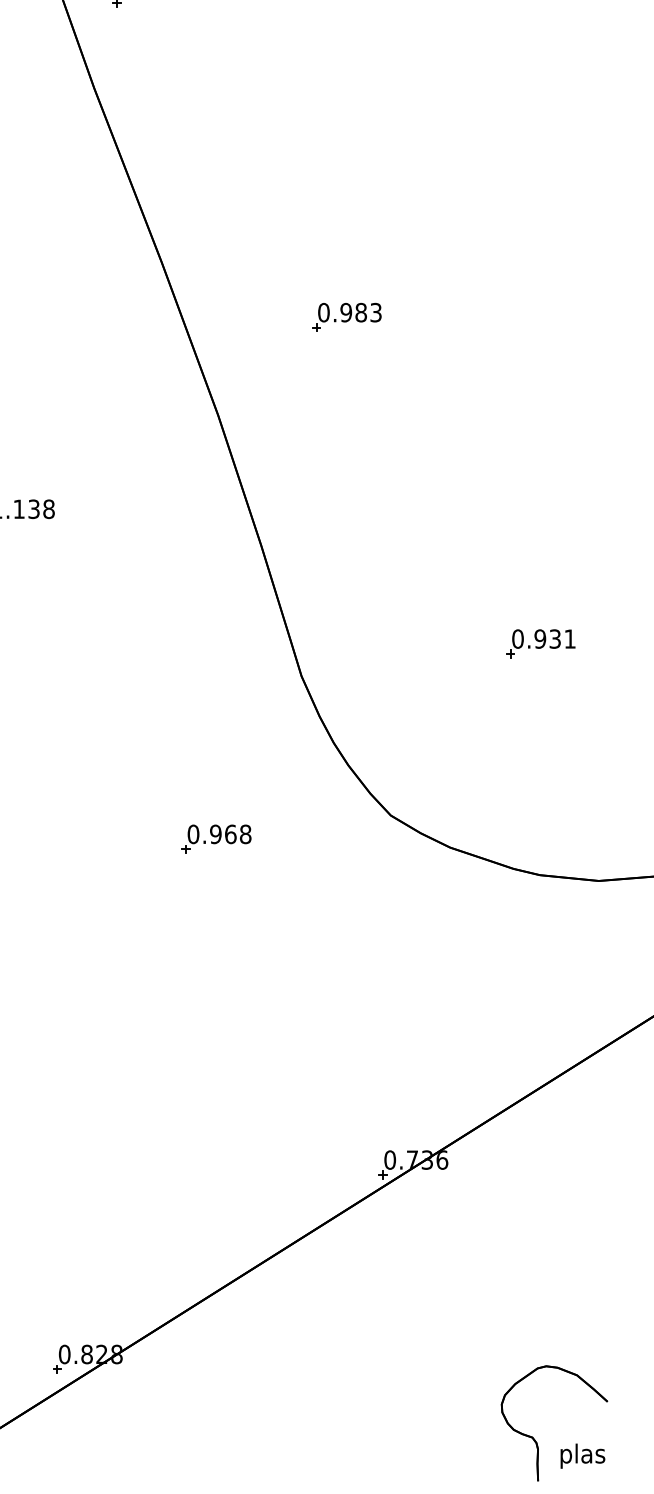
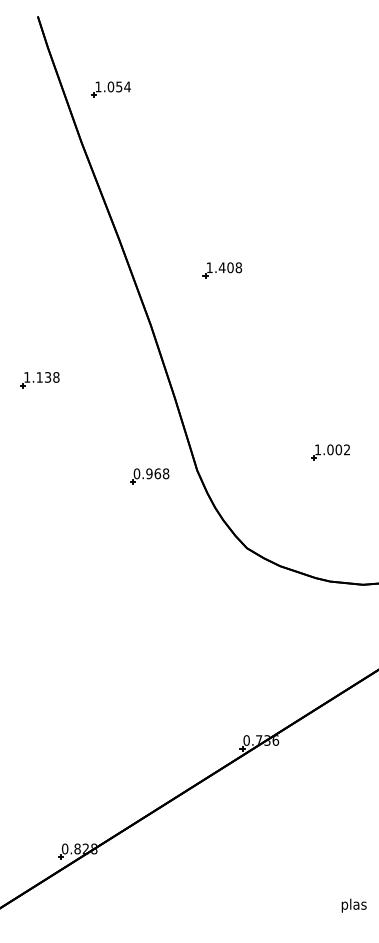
text: (350, 312) -> (224, 267), 0.983 -> 1.408
text: (543, 638) -> (332, 449), 0.931 -> 1.002
part: (215, 839) -> (149, 476), moved
part: (536, 1439) -> (328, 896), removed

